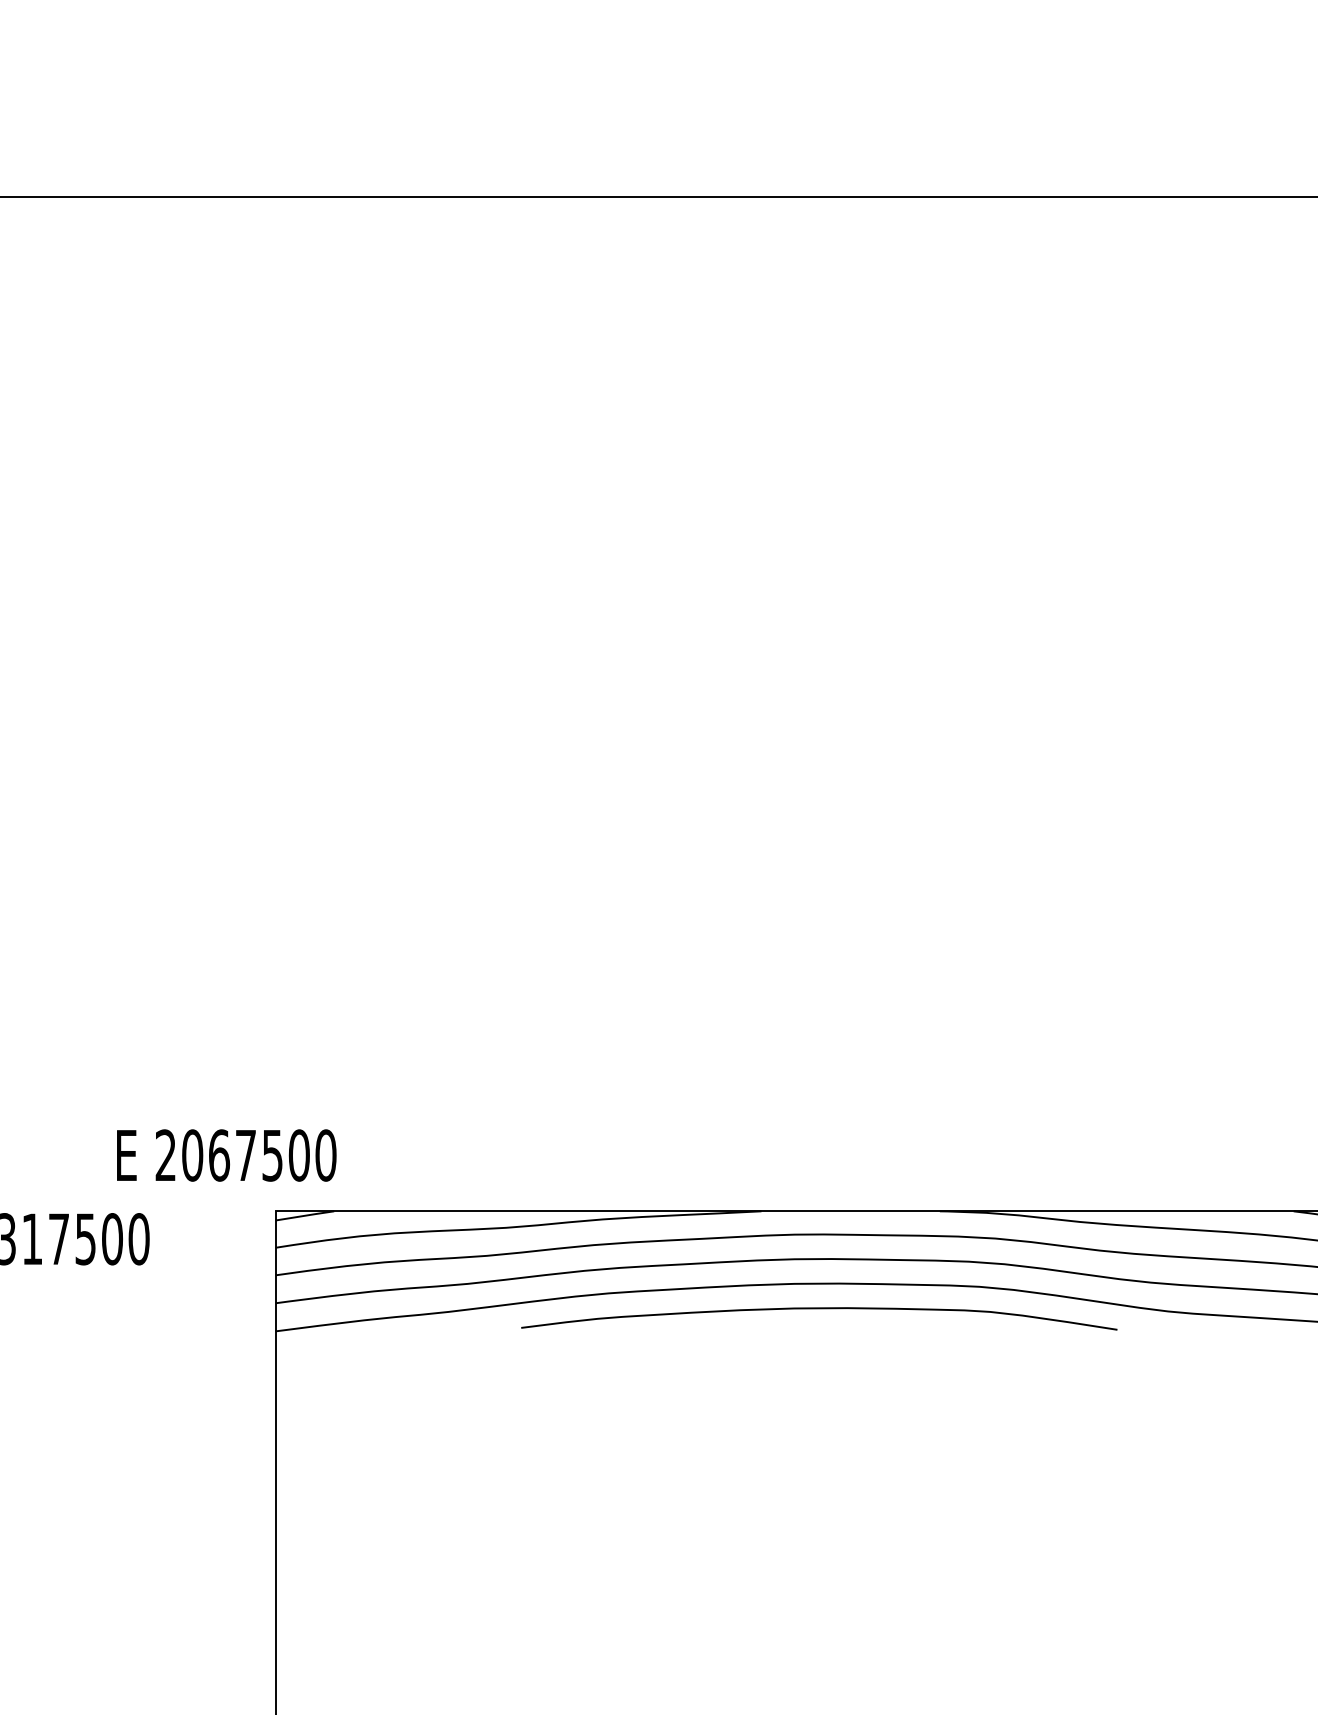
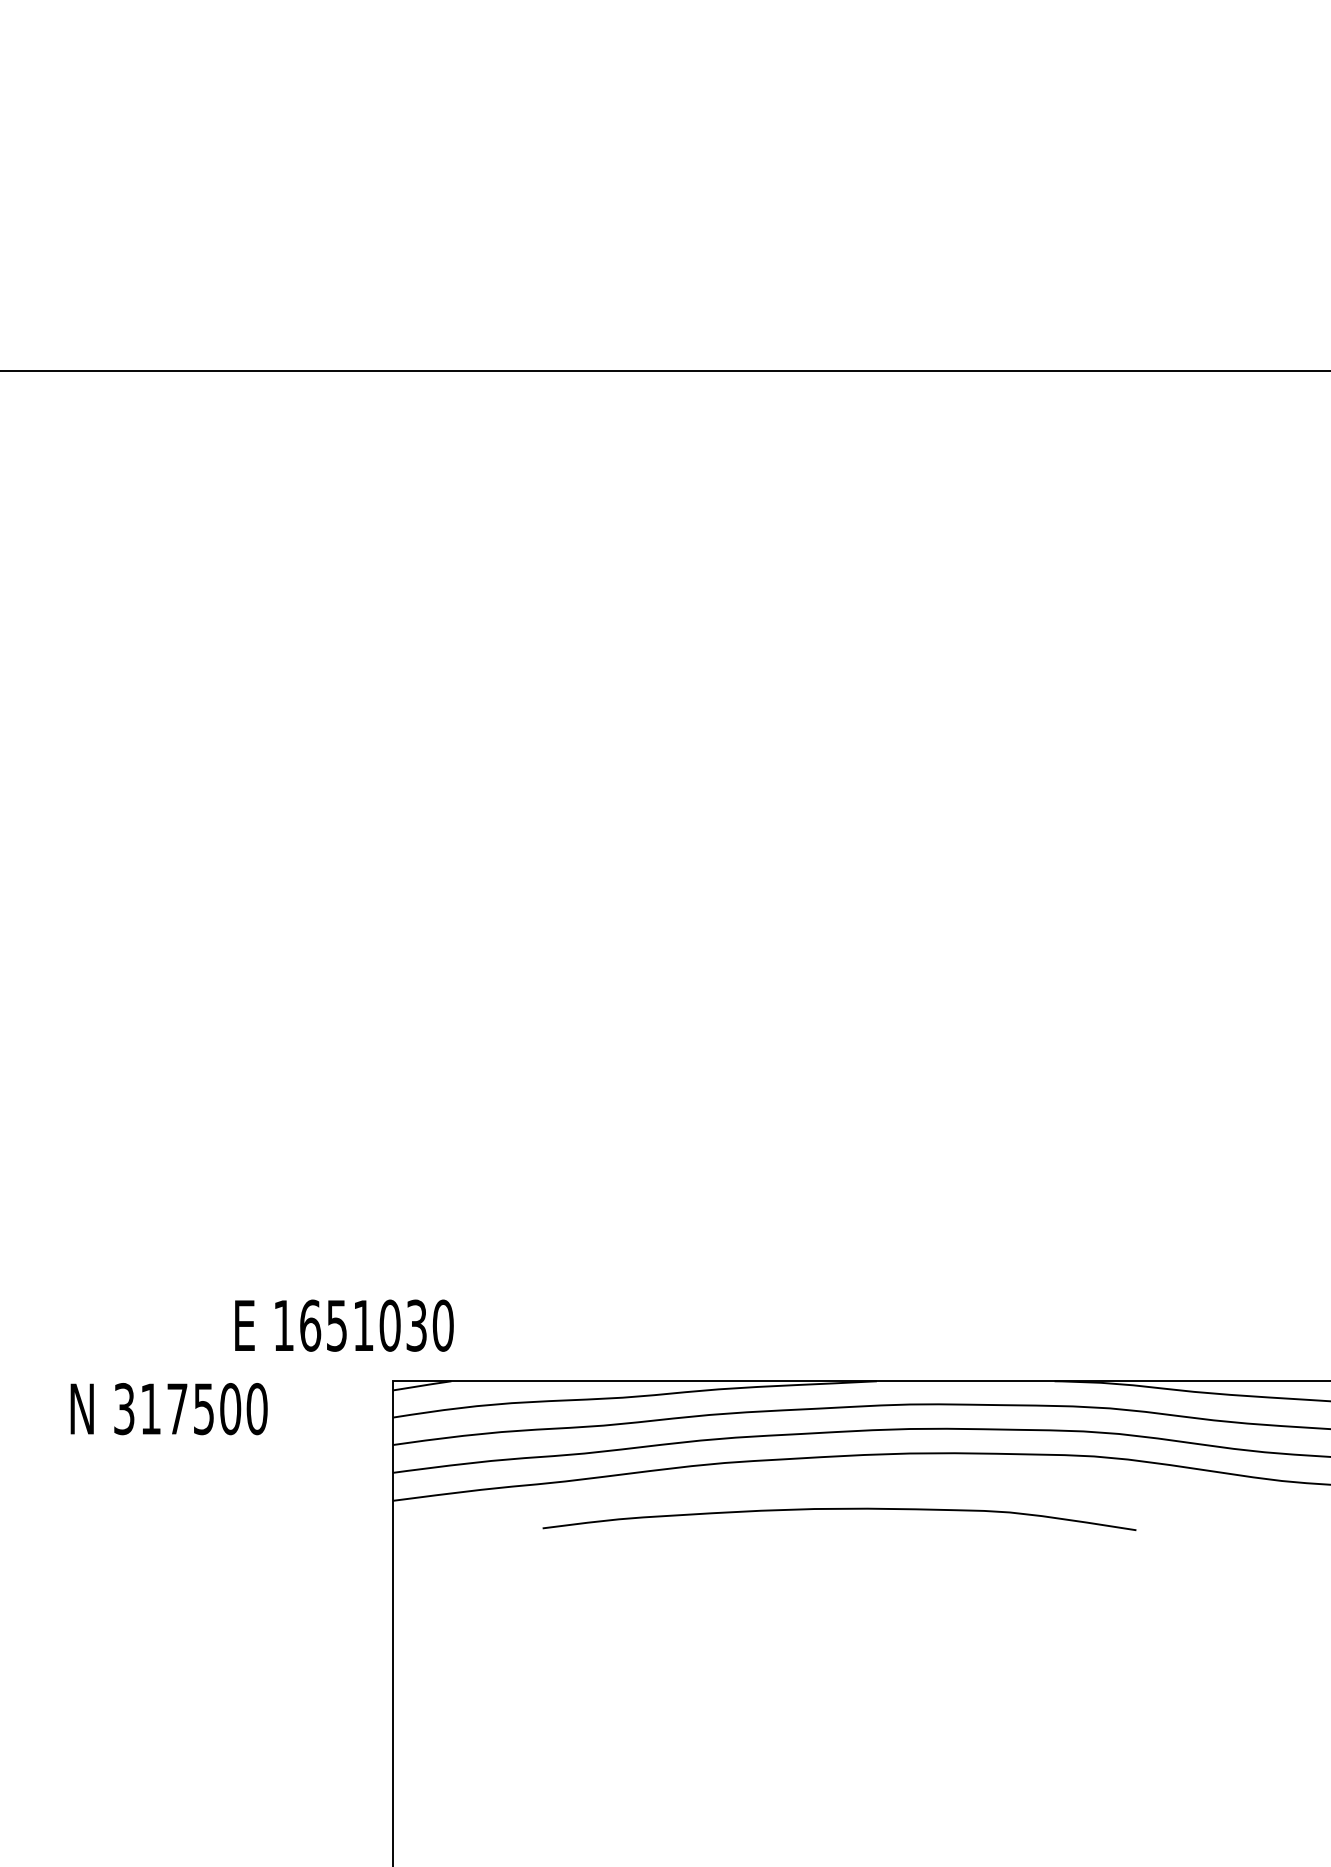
text: (232, 1155) -> (350, 1325), 2067500 -> 1651030
curve: (819, 1308) -> (839, 1509), moved

